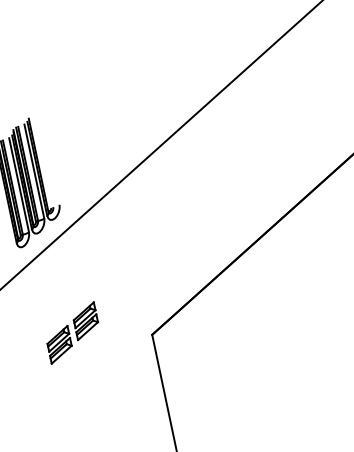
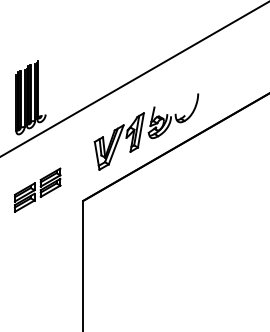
part: (232, 197) -> (146, 131), added
part: (72, 332) -> (37, 189), size x1.43

